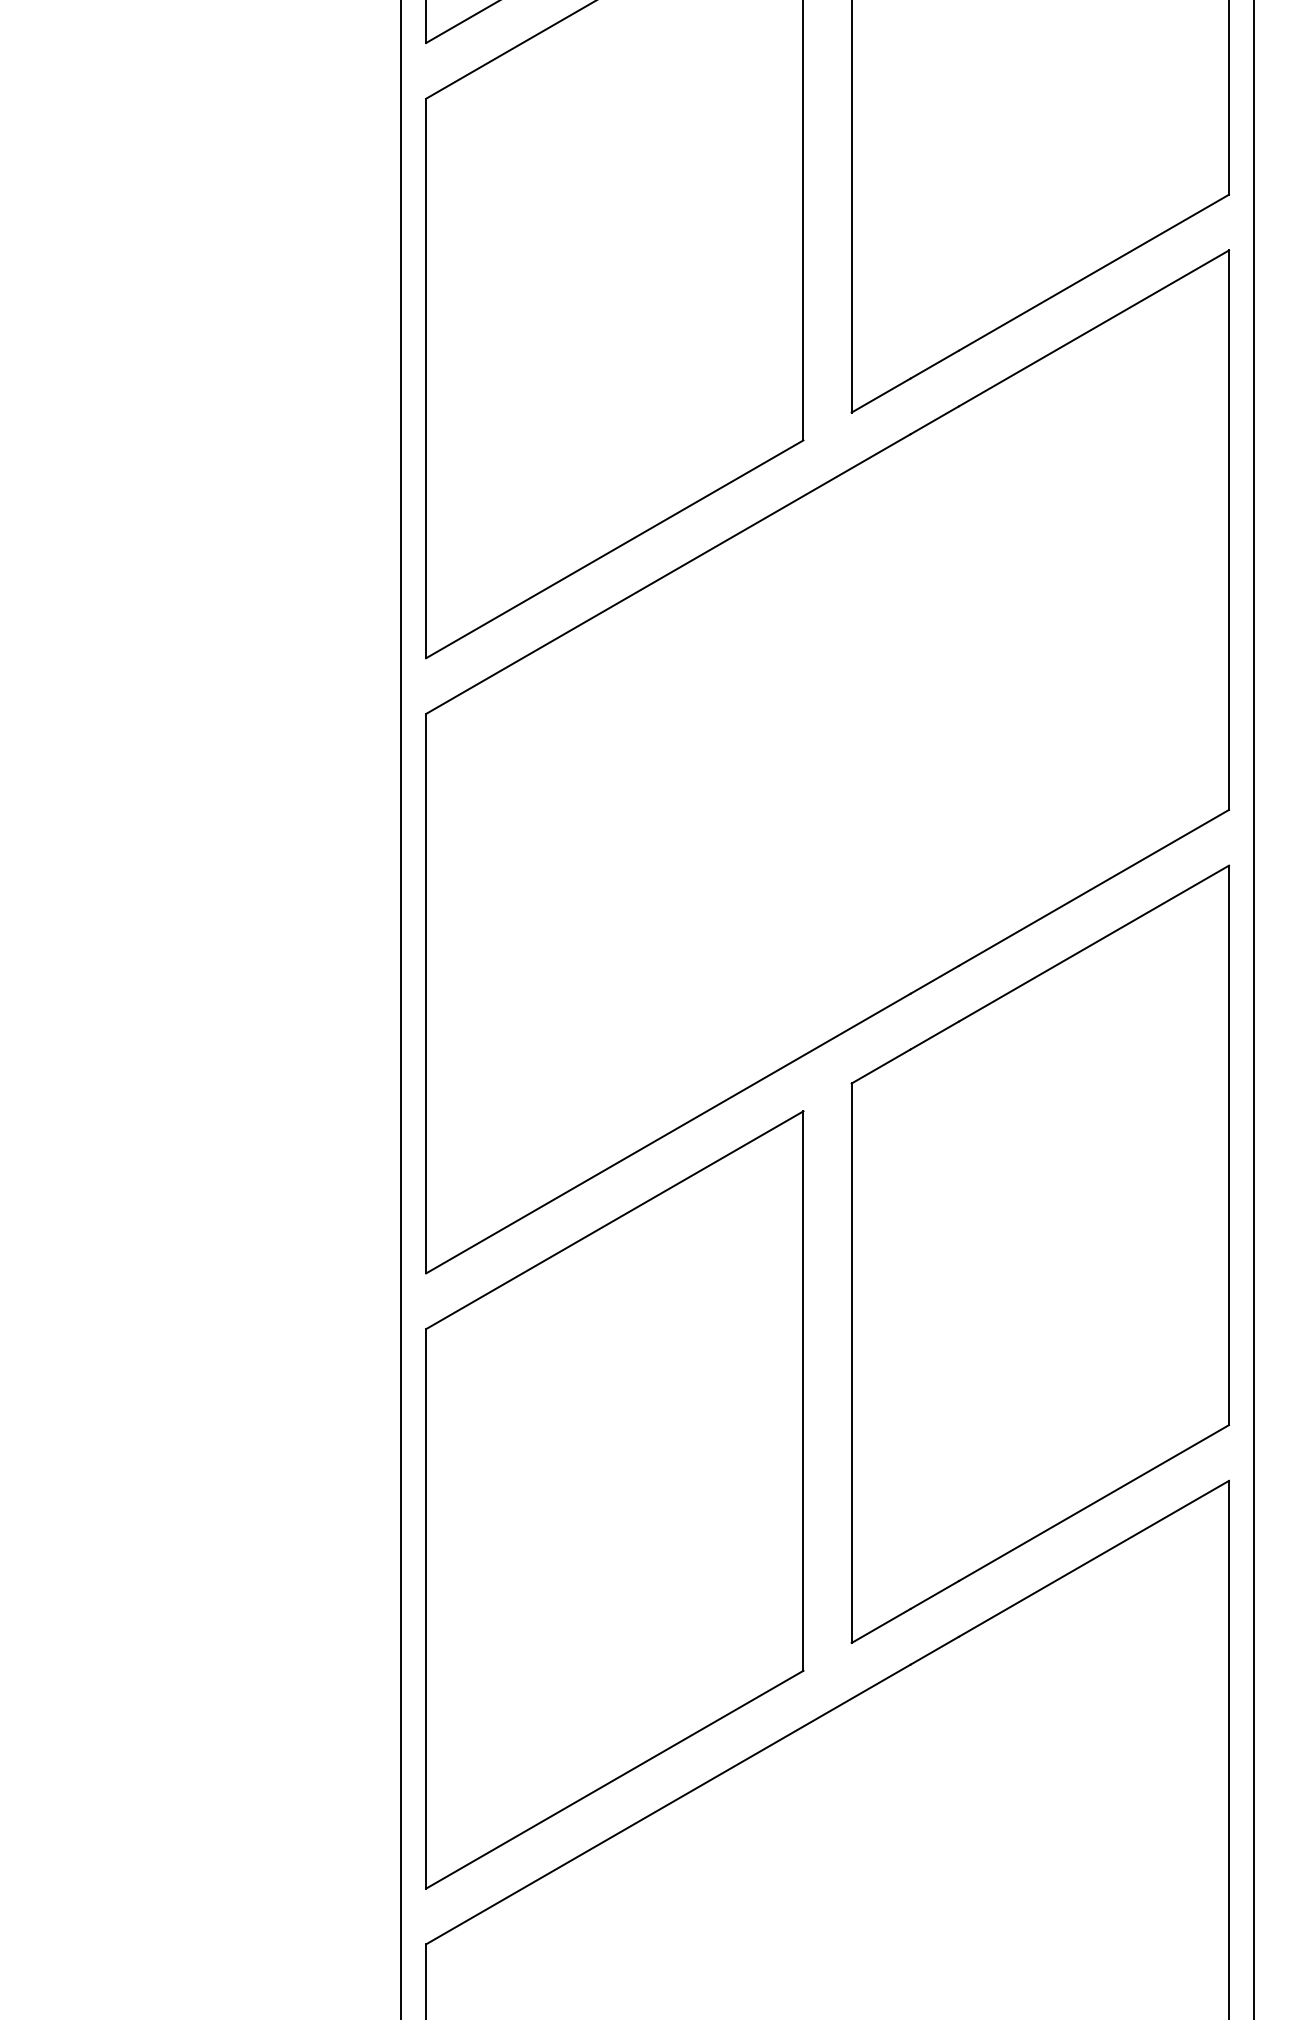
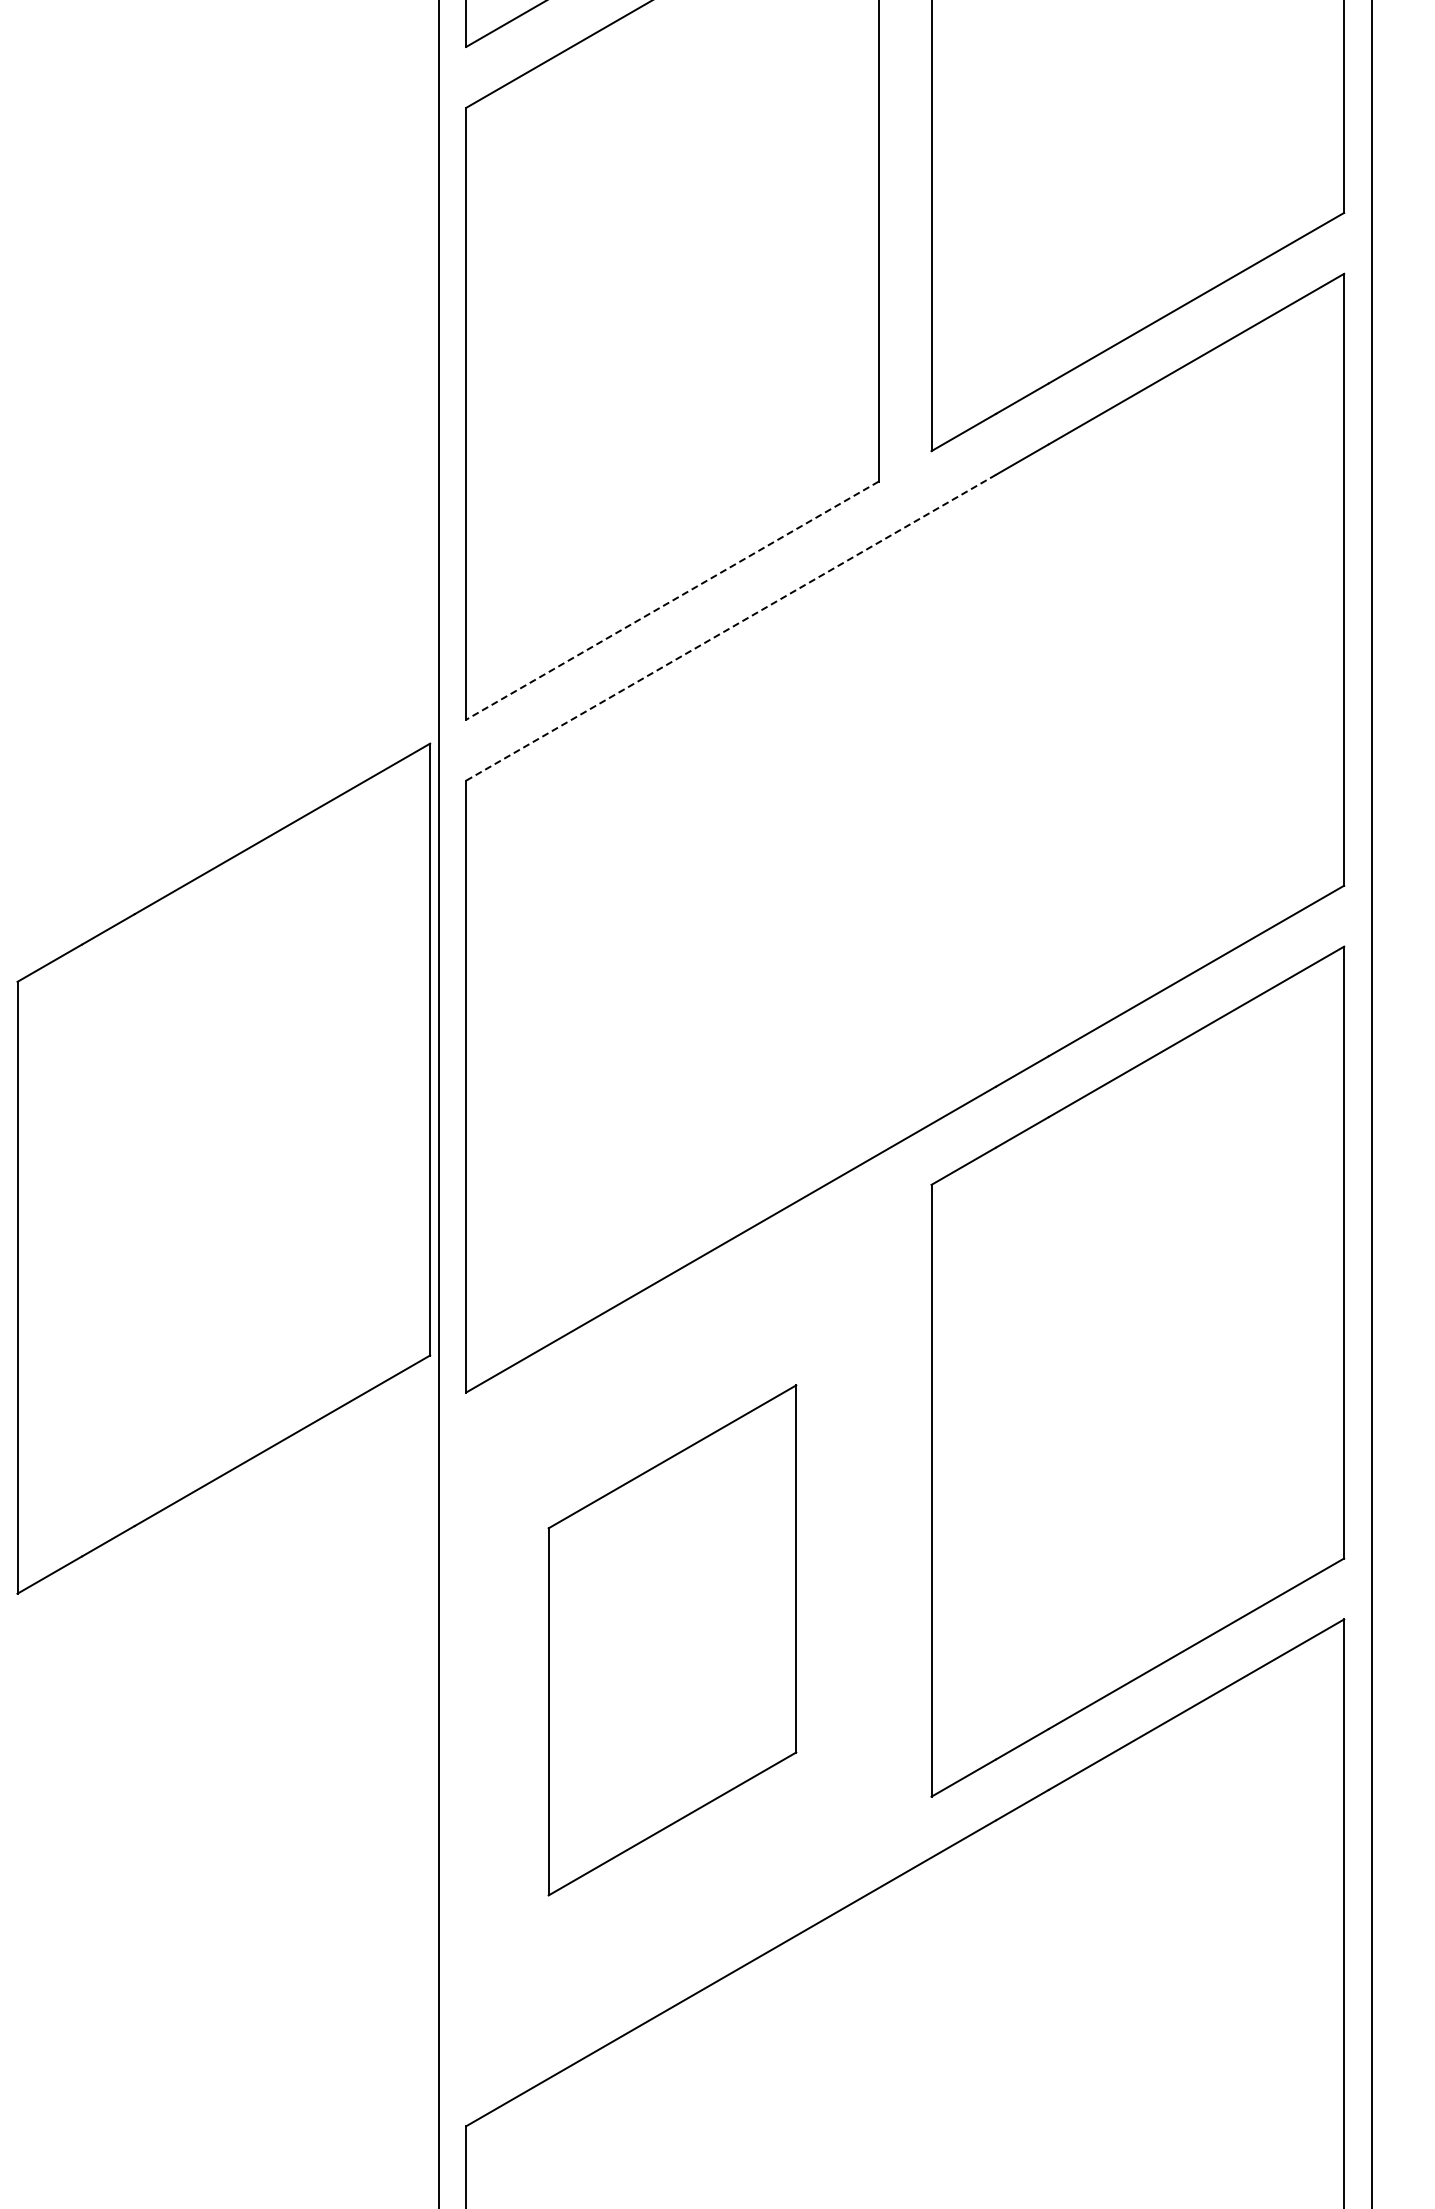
line: (614, 549) -> (672, 600), solid -> dashed
line: (668, 573) -> (731, 627), solid -> dashed
part: (204, 1068) -> (223, 1168), added
part: (614, 1500) -> (672, 1640), size x0.6

